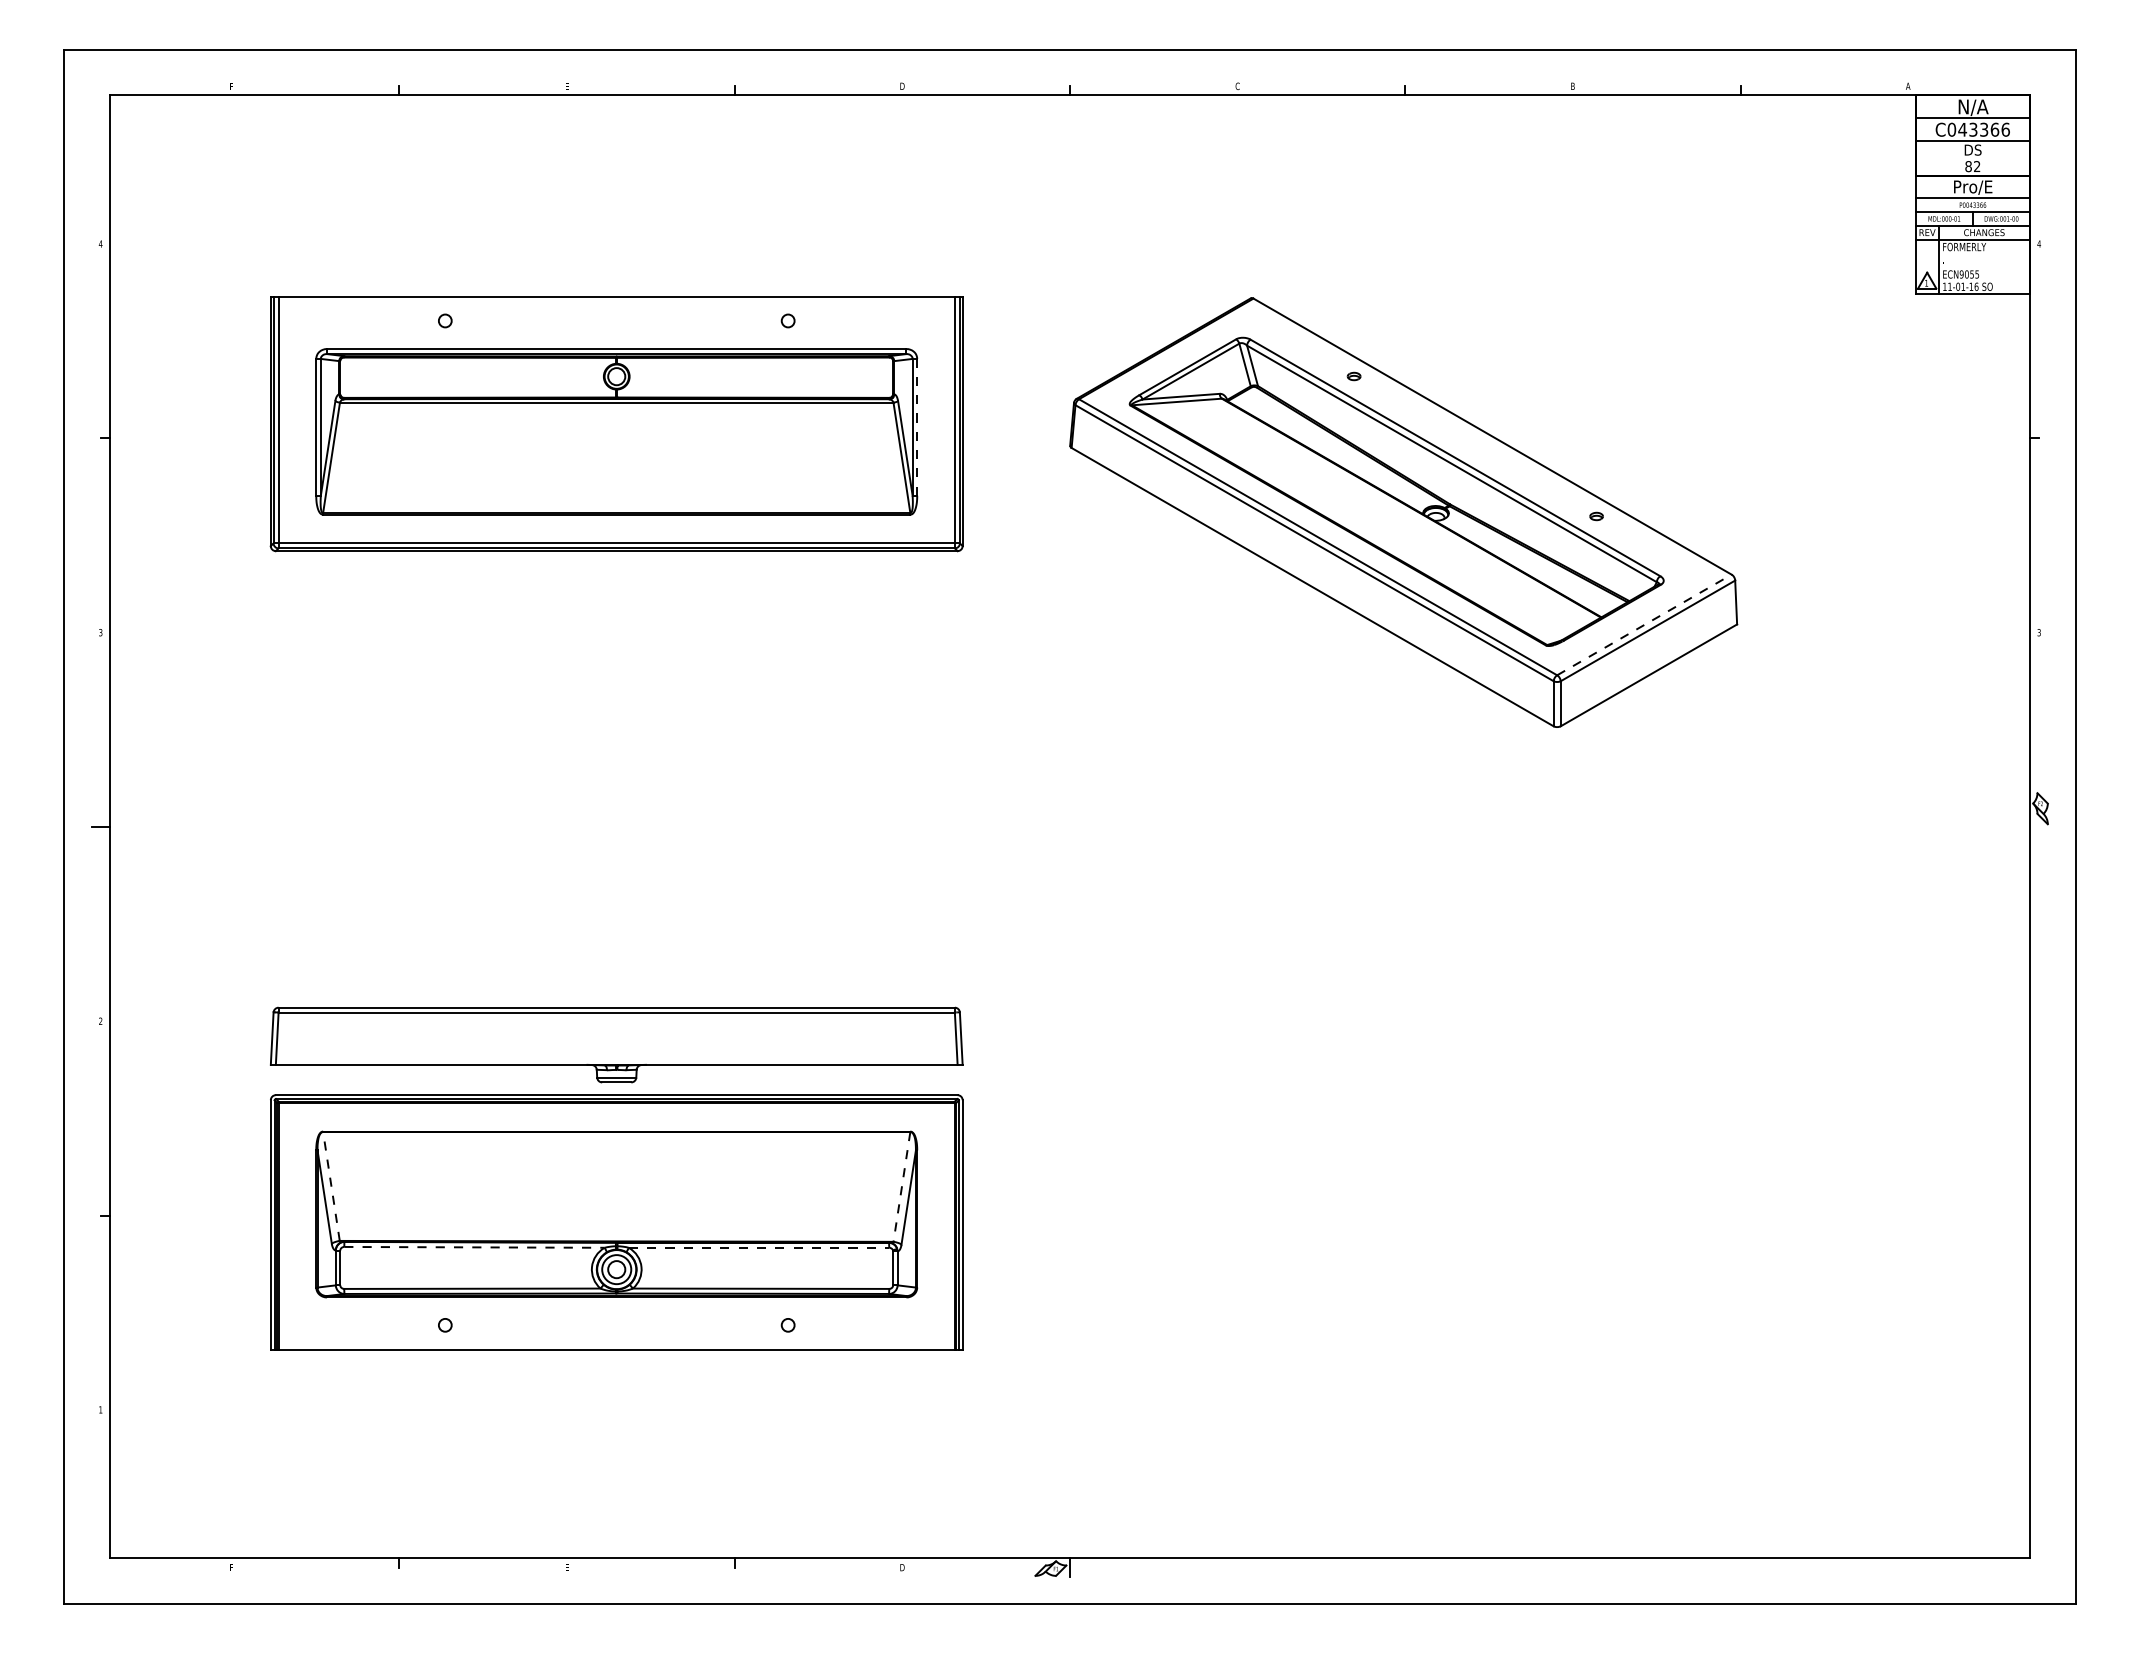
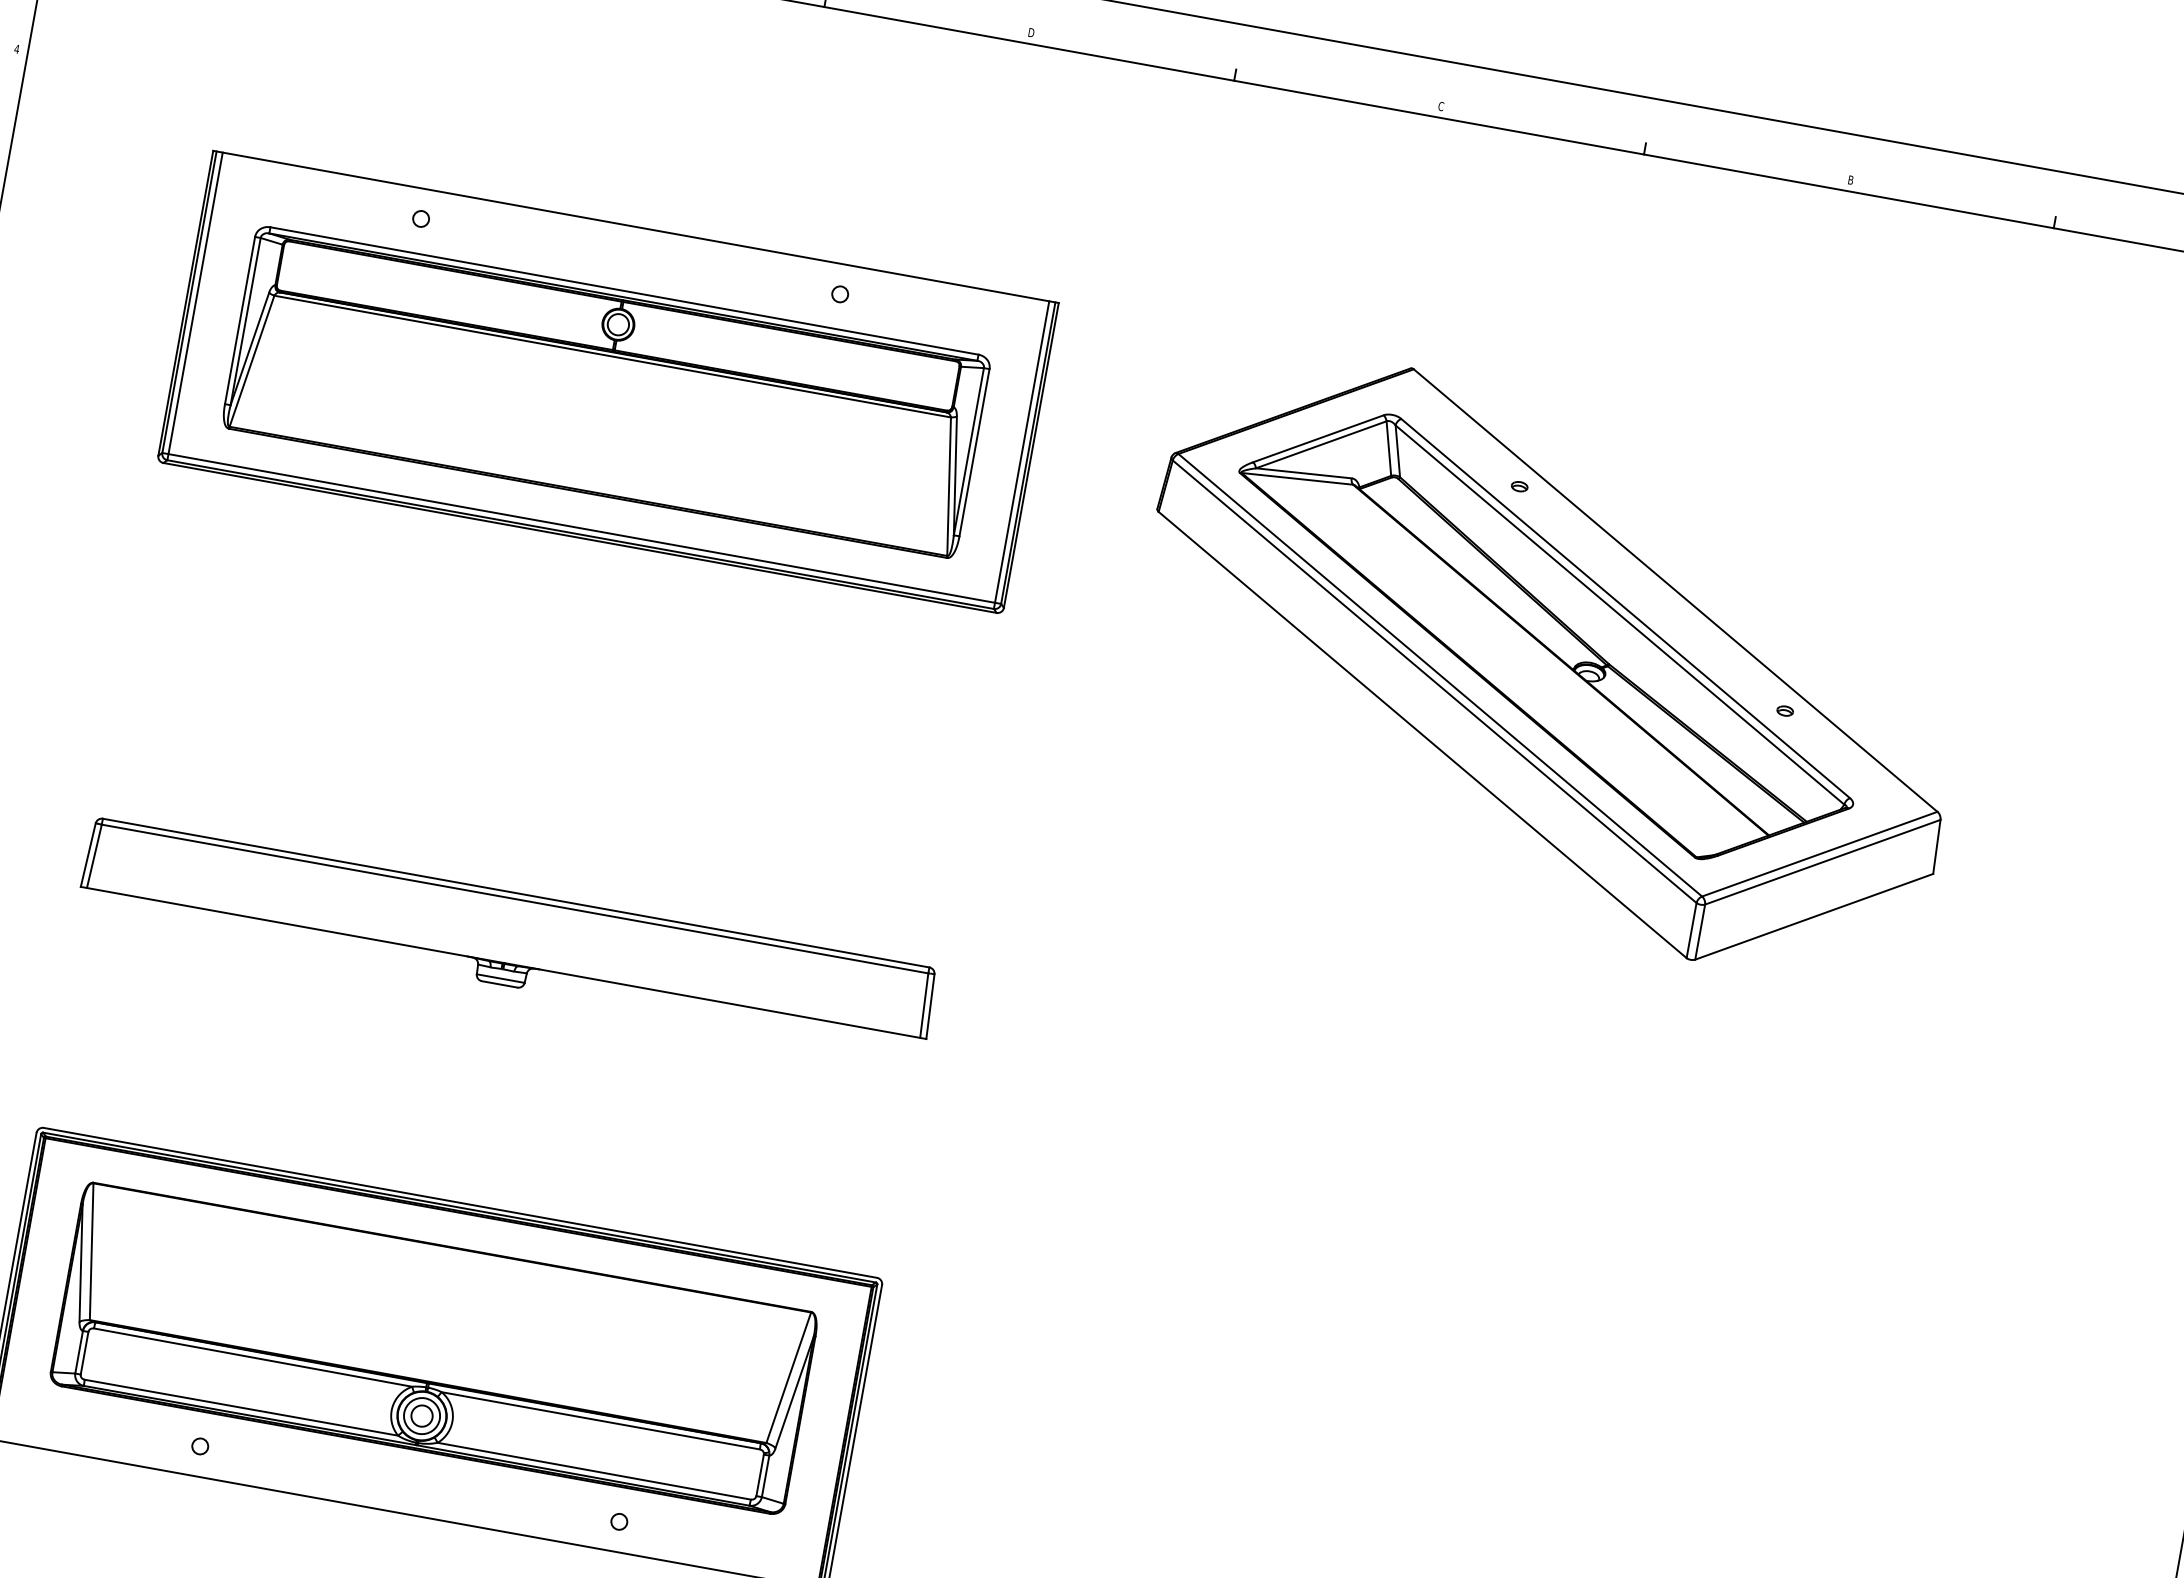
line: (917, 426) -> (975, 451), dashed -> solid
line: (1644, 624) -> (1820, 853), dashed -> solid
part: (616, 1044) -> (507, 938), moved
line: (331, 1185) -> (91, 1250), dashed -> solid
line: (901, 1186) -> (788, 1377), dashed -> solid
line: (474, 1247) -> (253, 1357), dashed -> solid
line: (759, 1247) -> (601, 1420), dashed -> solid

